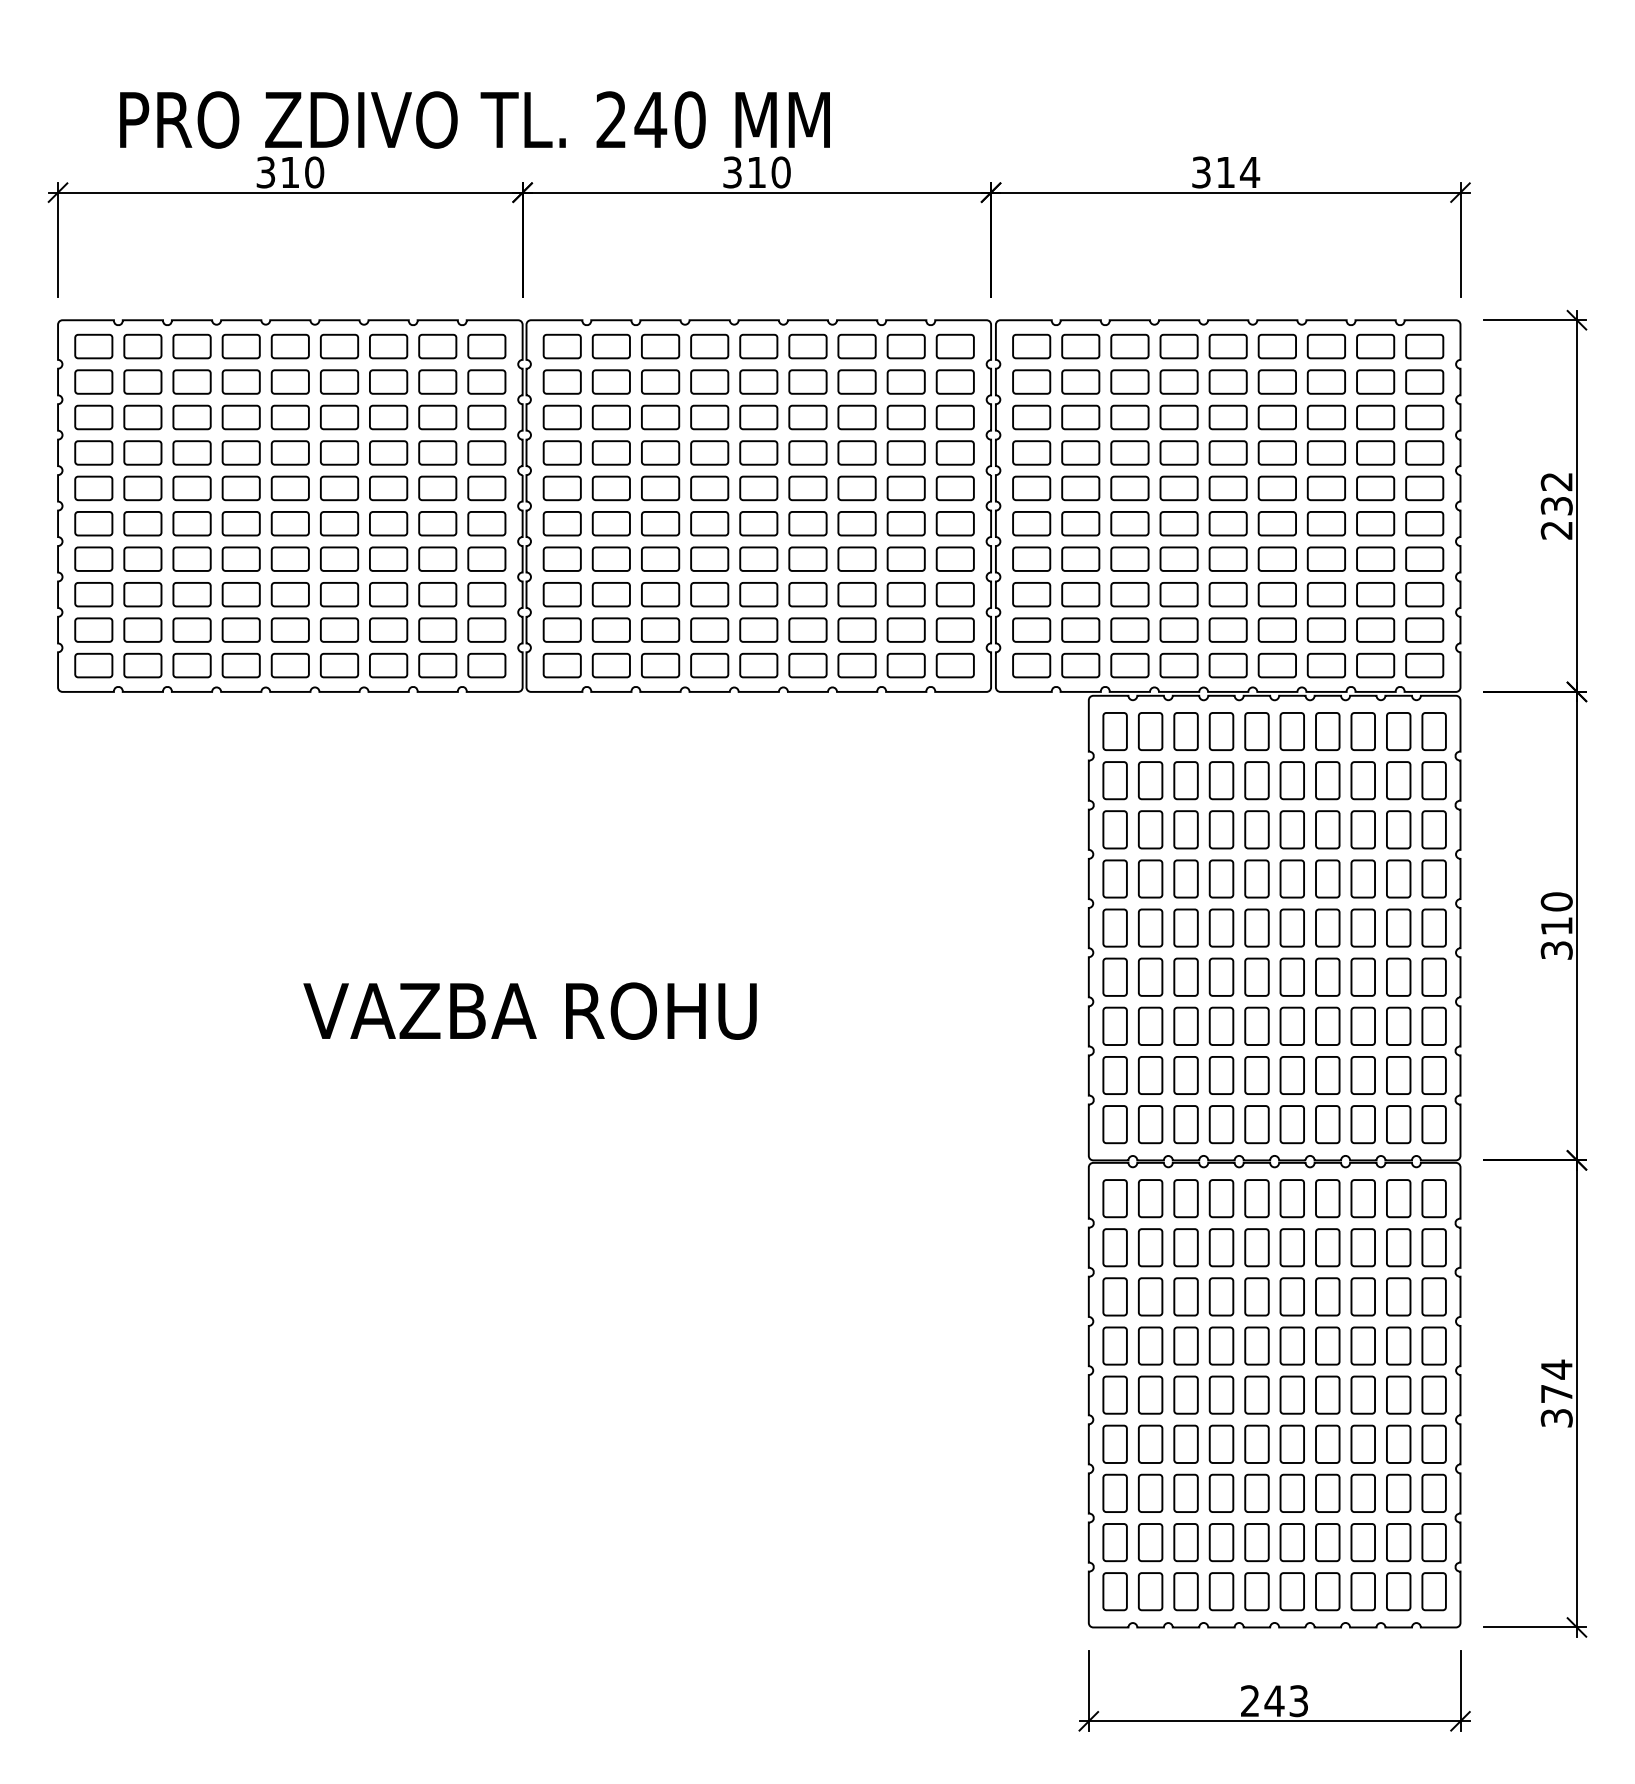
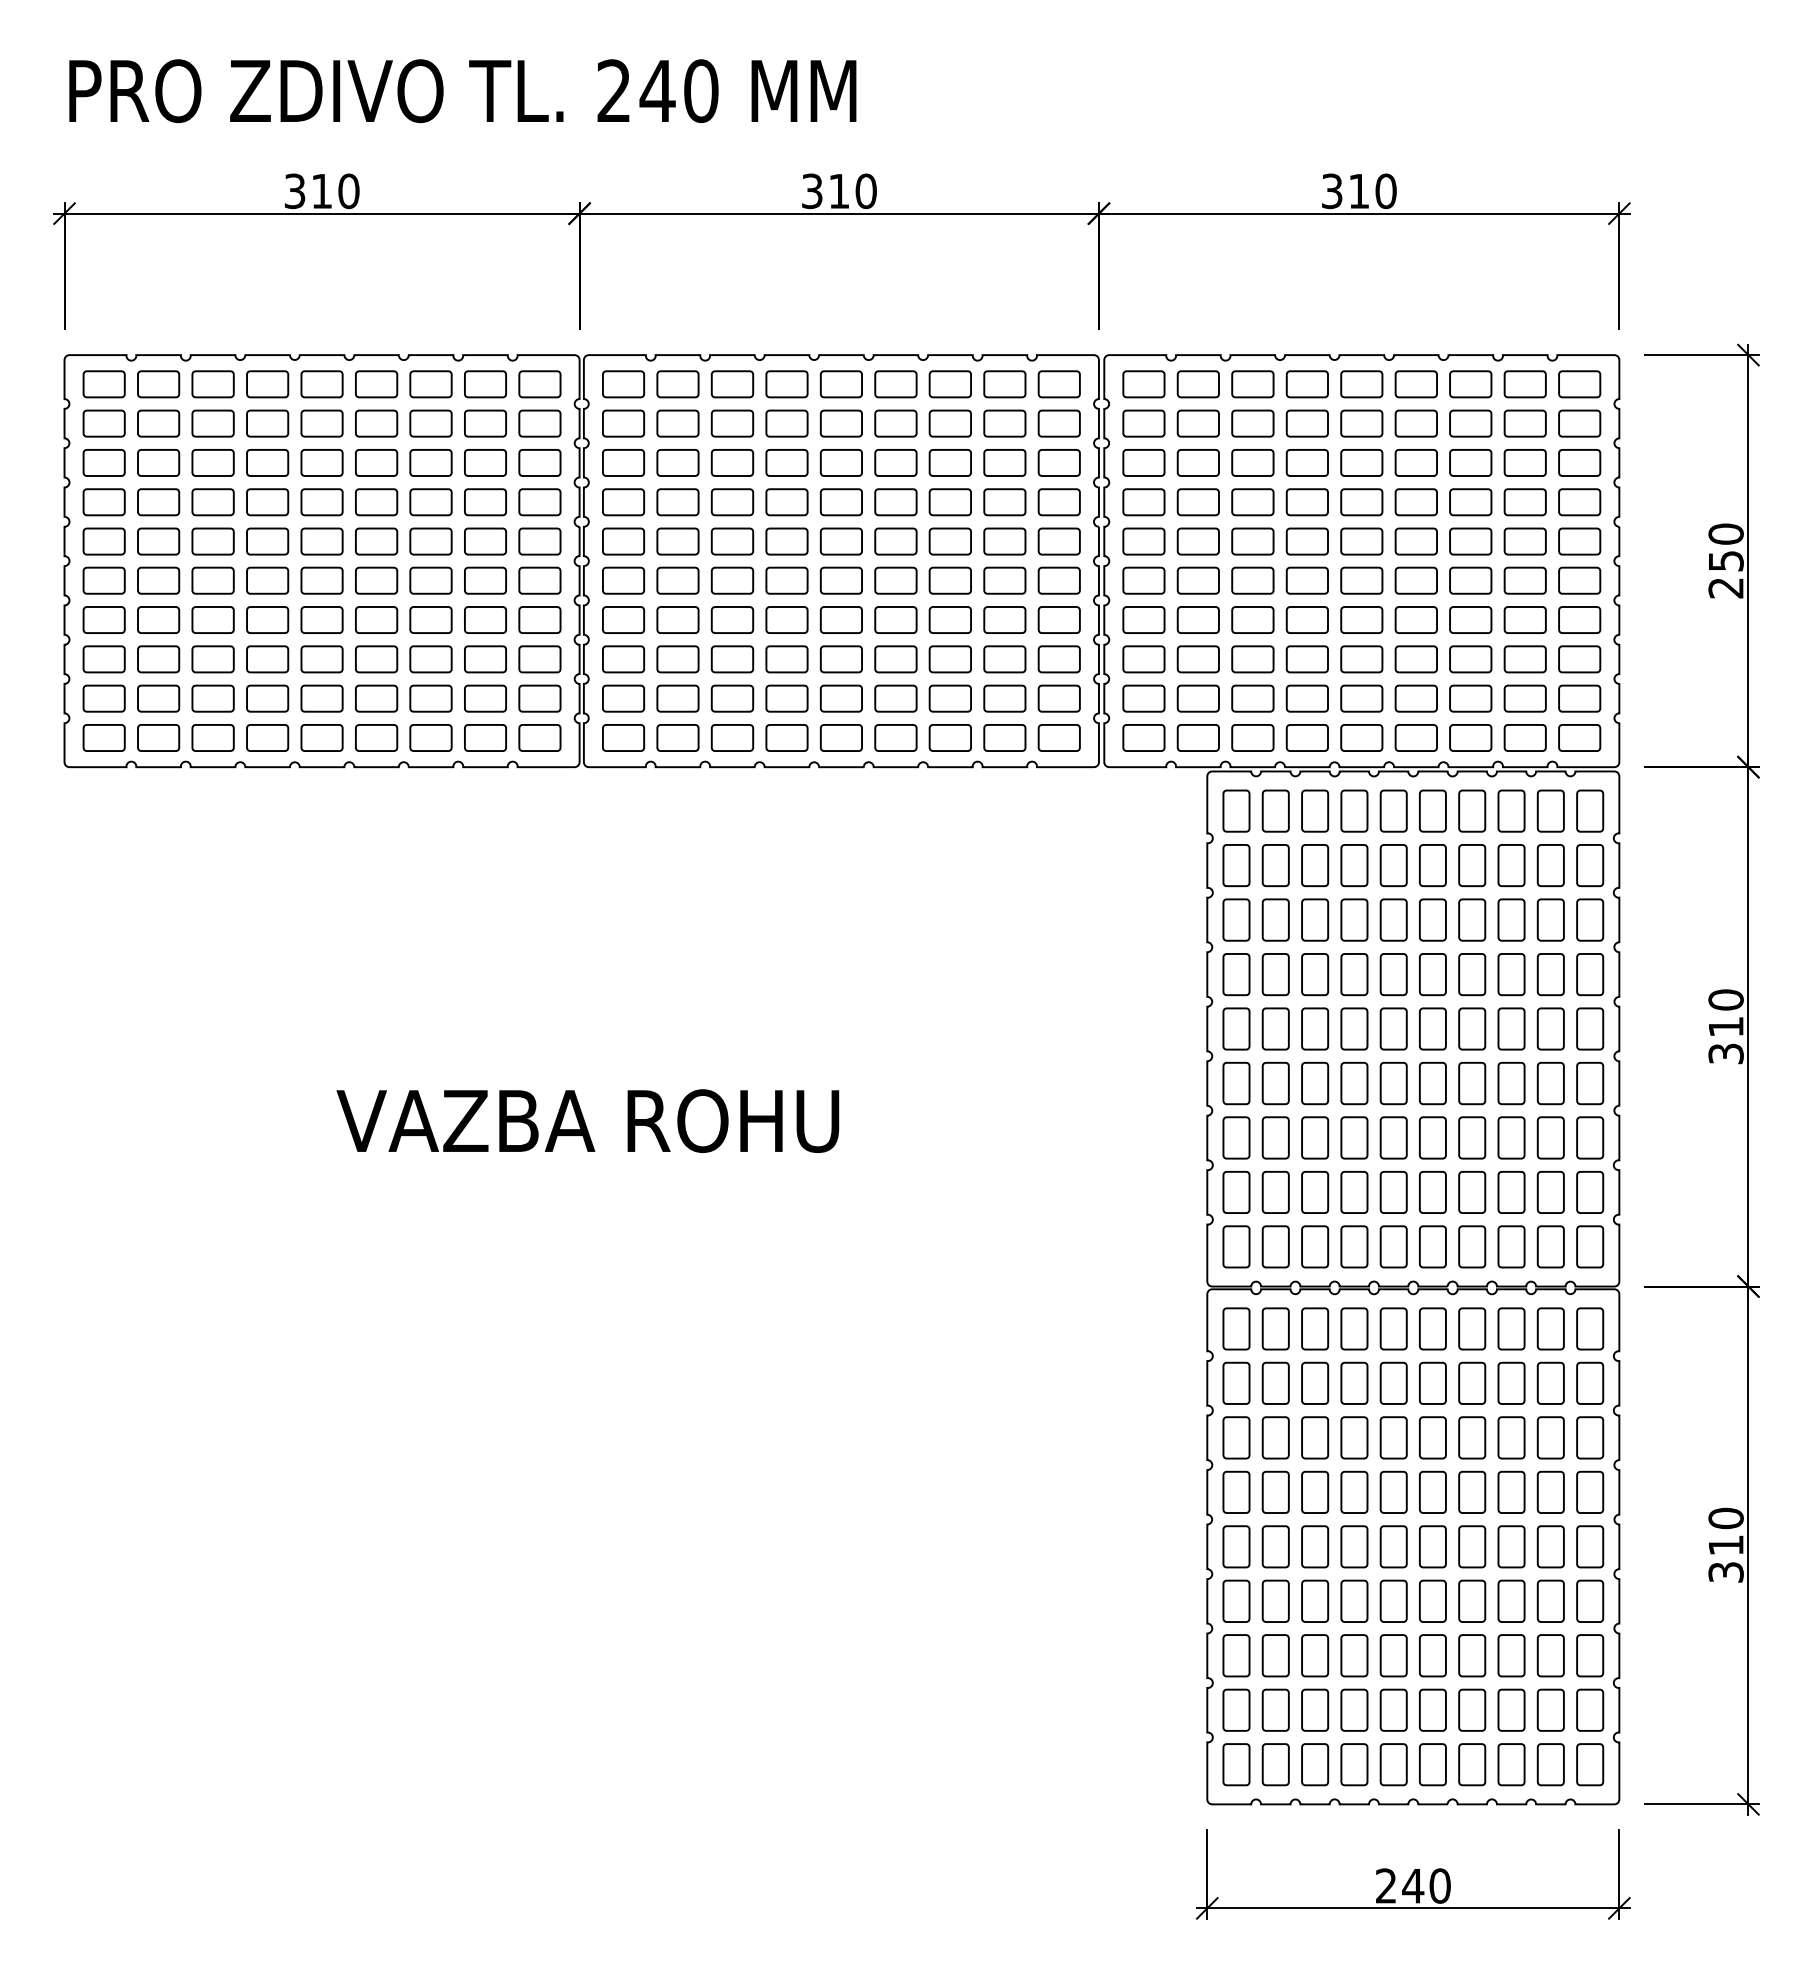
text: (474, 120) -> (462, 91), moved
text: (1249, 172) -> (1385, 191), 314 -> 310
text: (1556, 492) -> (1725, 546), 232 -> 250
text: (1556, 1381) -> (1725, 1531), 374 -> 310
text: (1298, 1700) -> (1439, 1885), 243 -> 240

